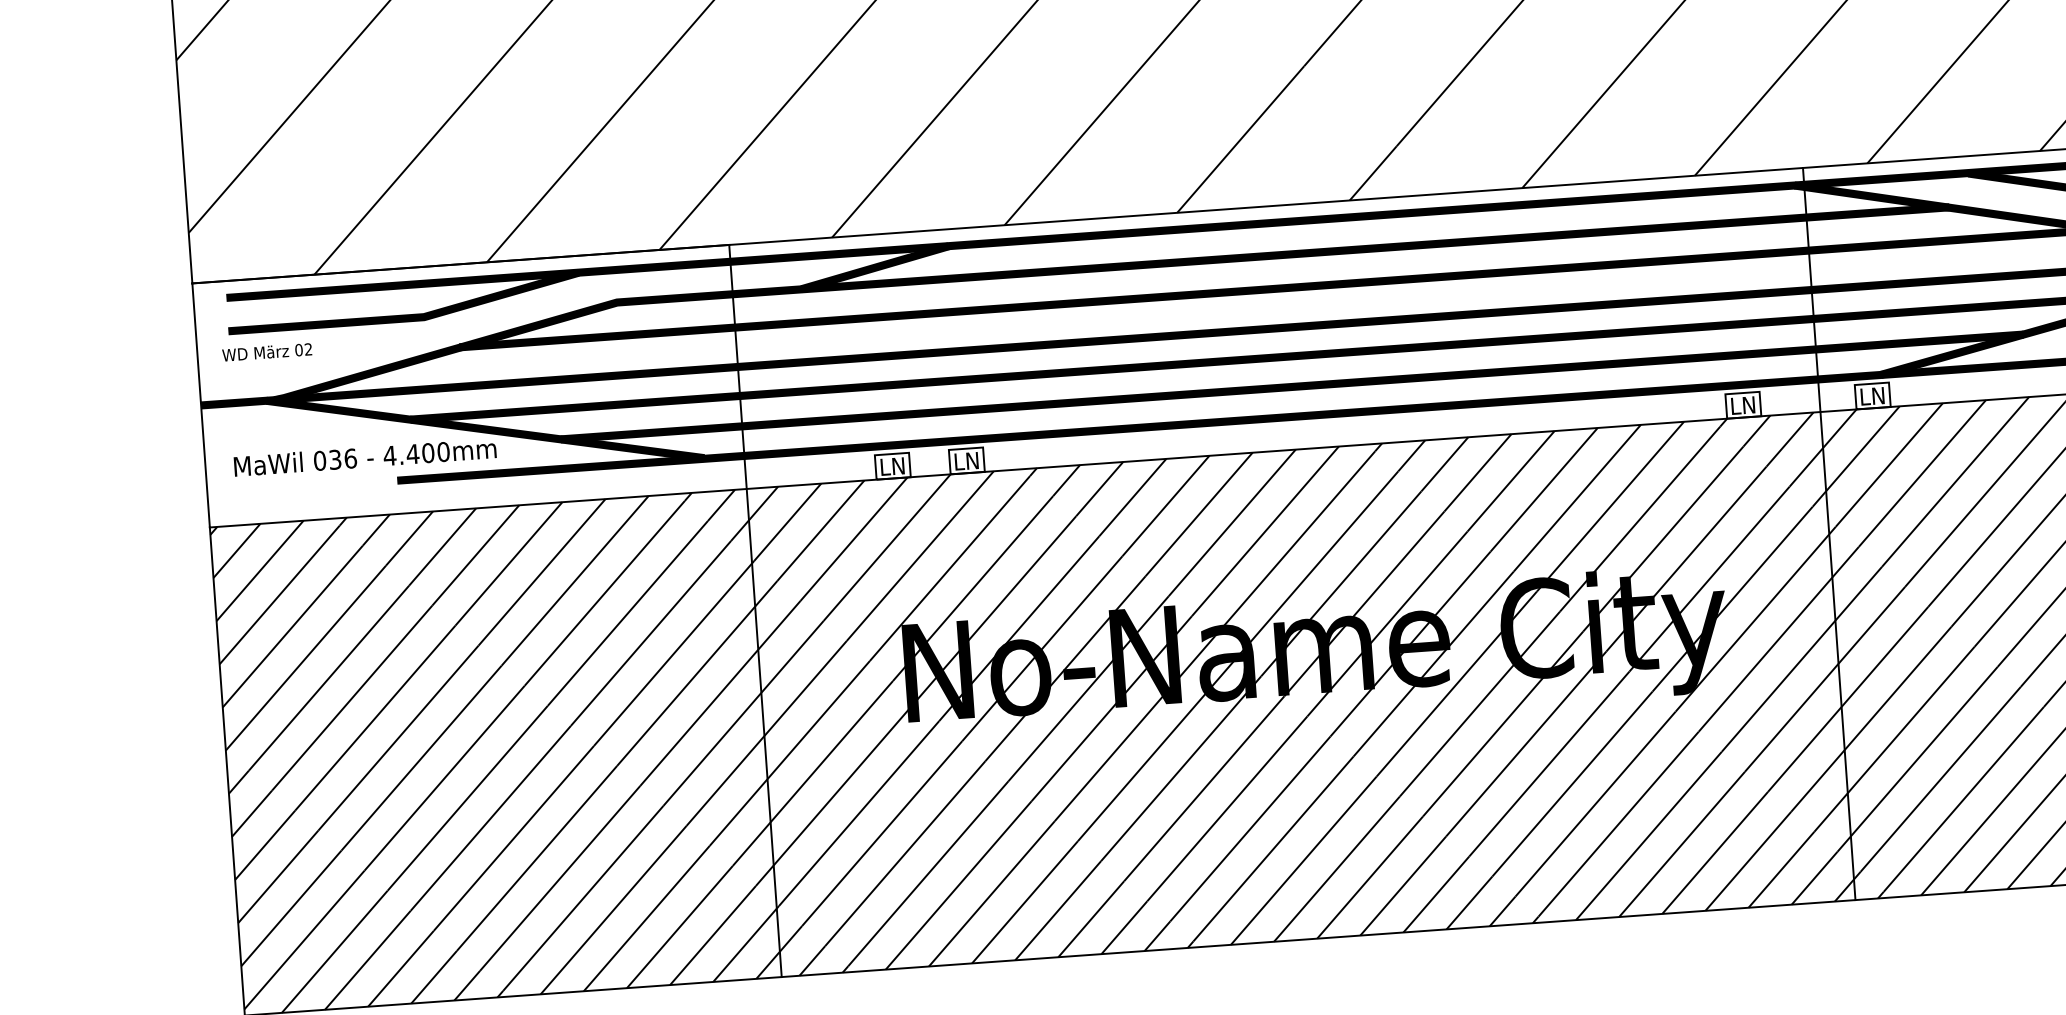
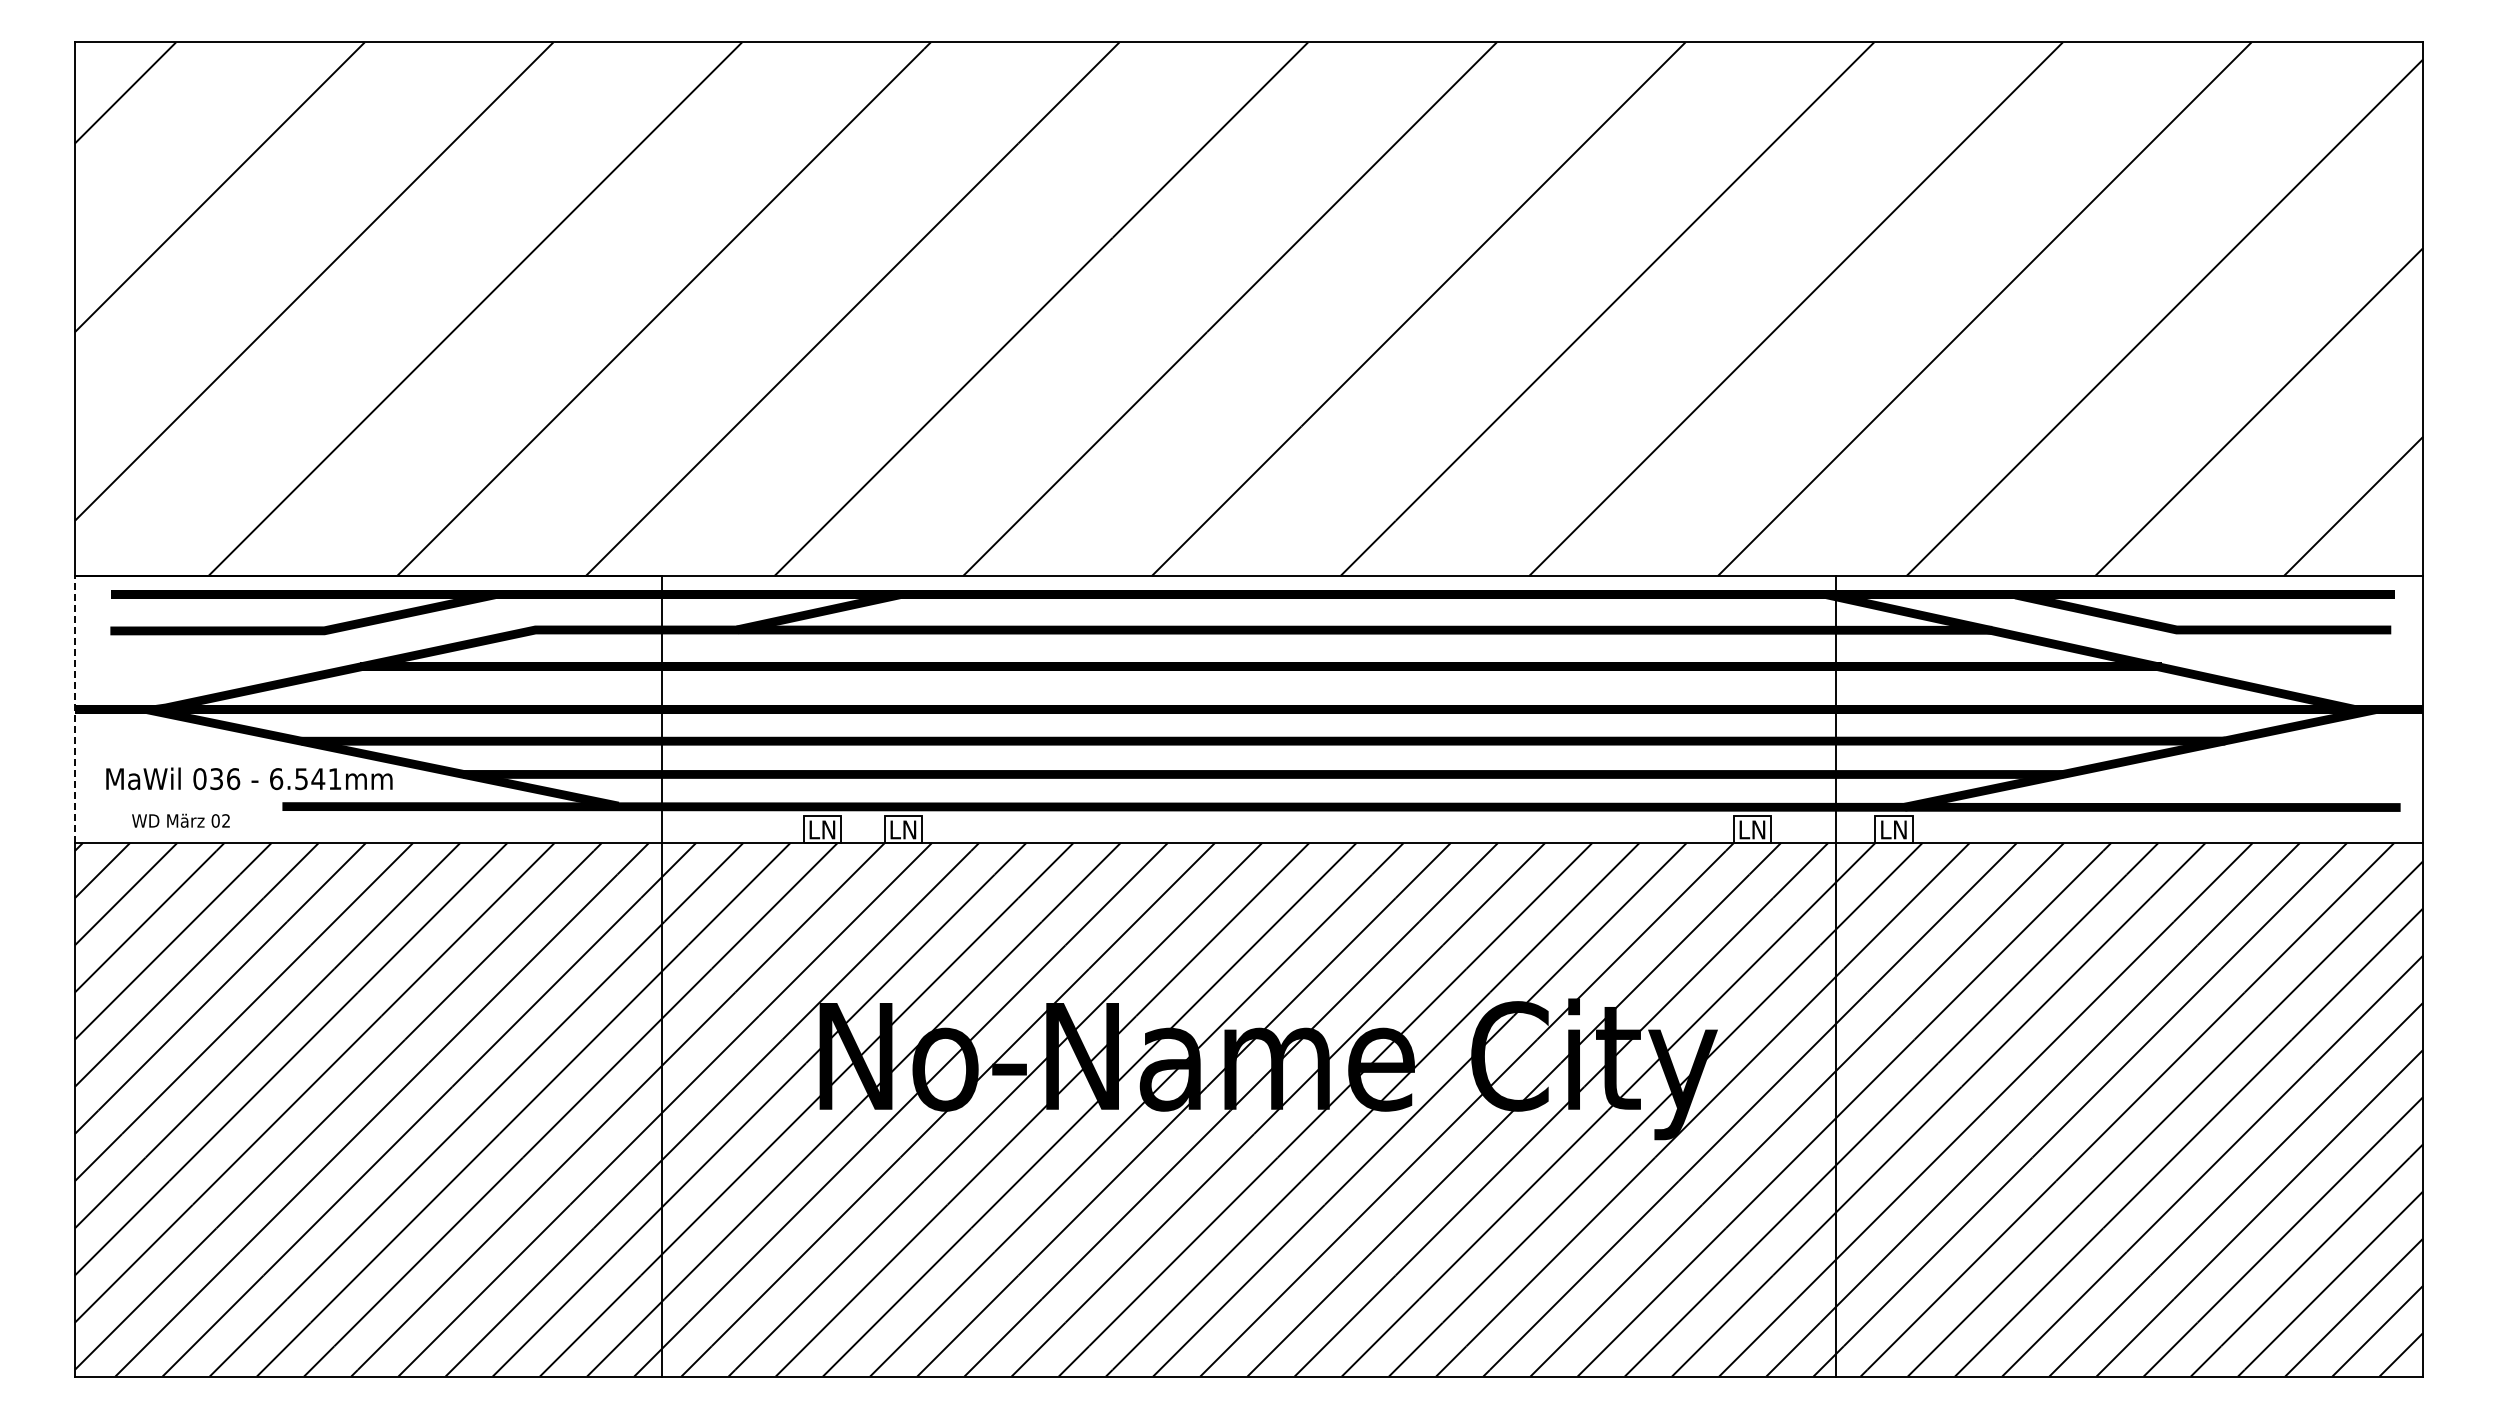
text: (266, 352) -> (180, 820), moved
line: (200, 405) -> (74, 709), solid -> dashed
text: (416, 454) -> (305, 779), 4.400mm -> 6.541mm

